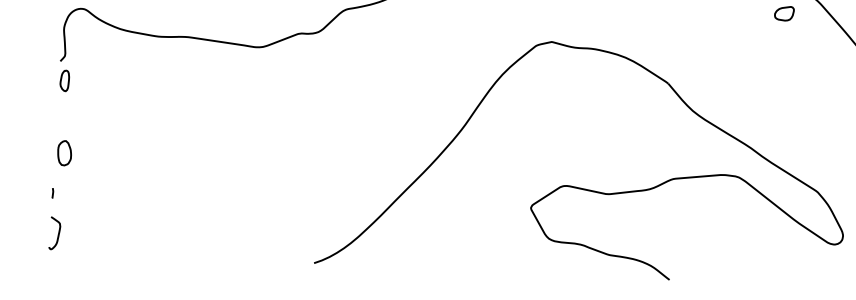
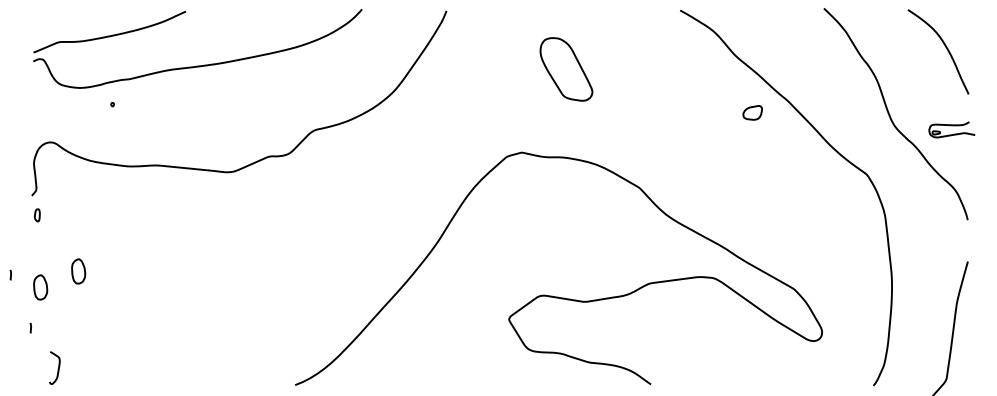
part: (65, 81) -> (37, 215), size x0.6
line: (35, 138) -> (10, 274), added
part: (103, 139) -> (78, 271), added
curve: (57, 234) -> (57, 369), moved

